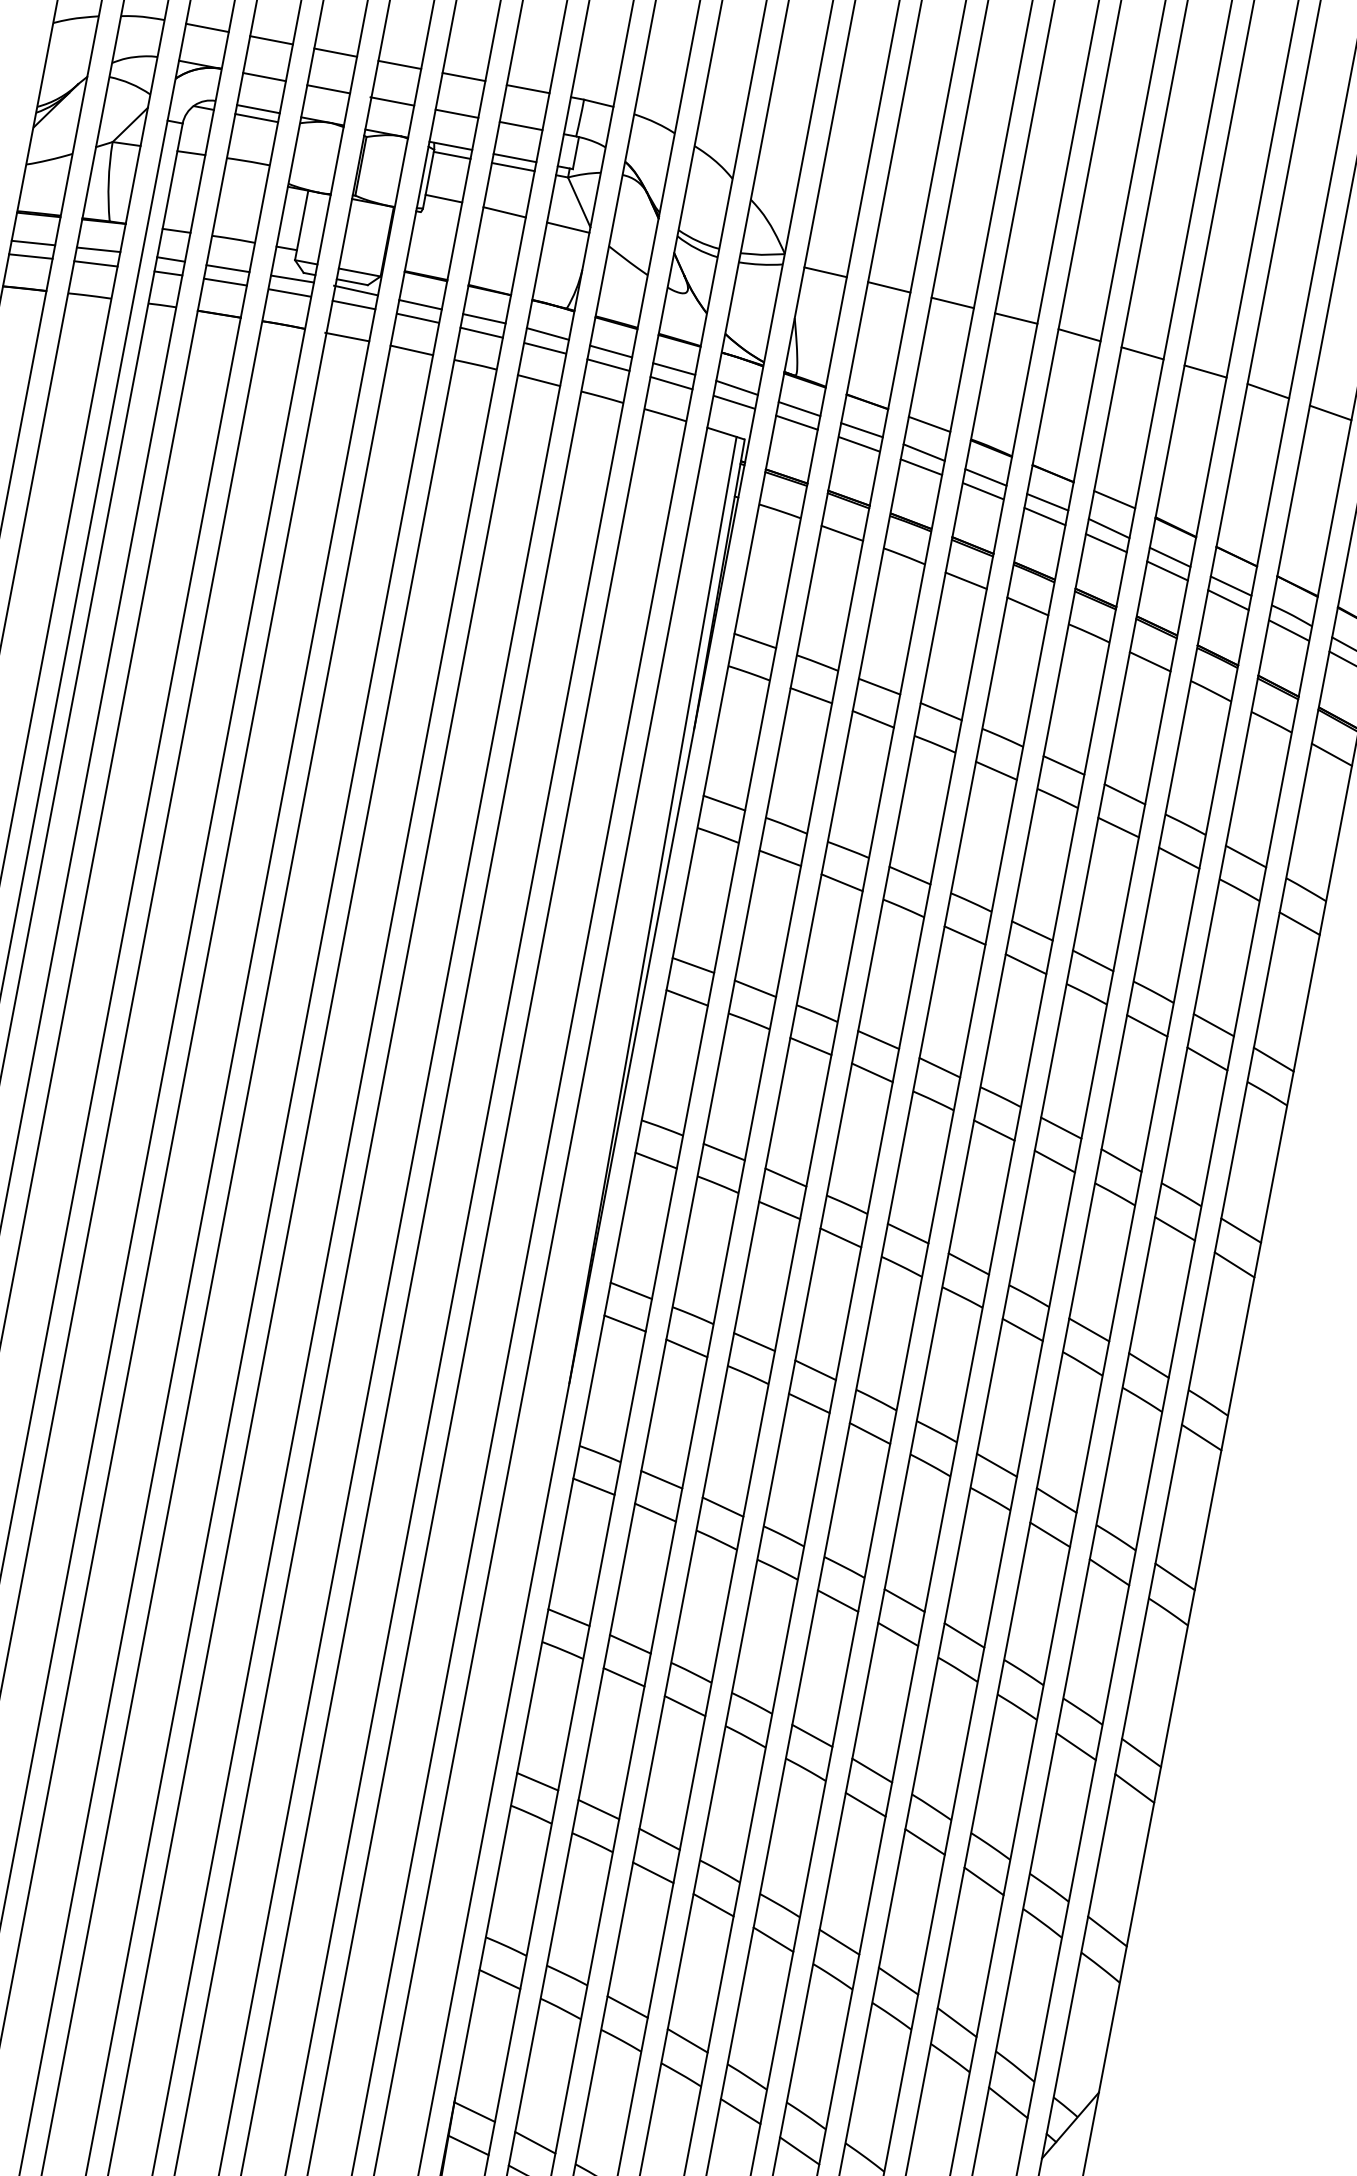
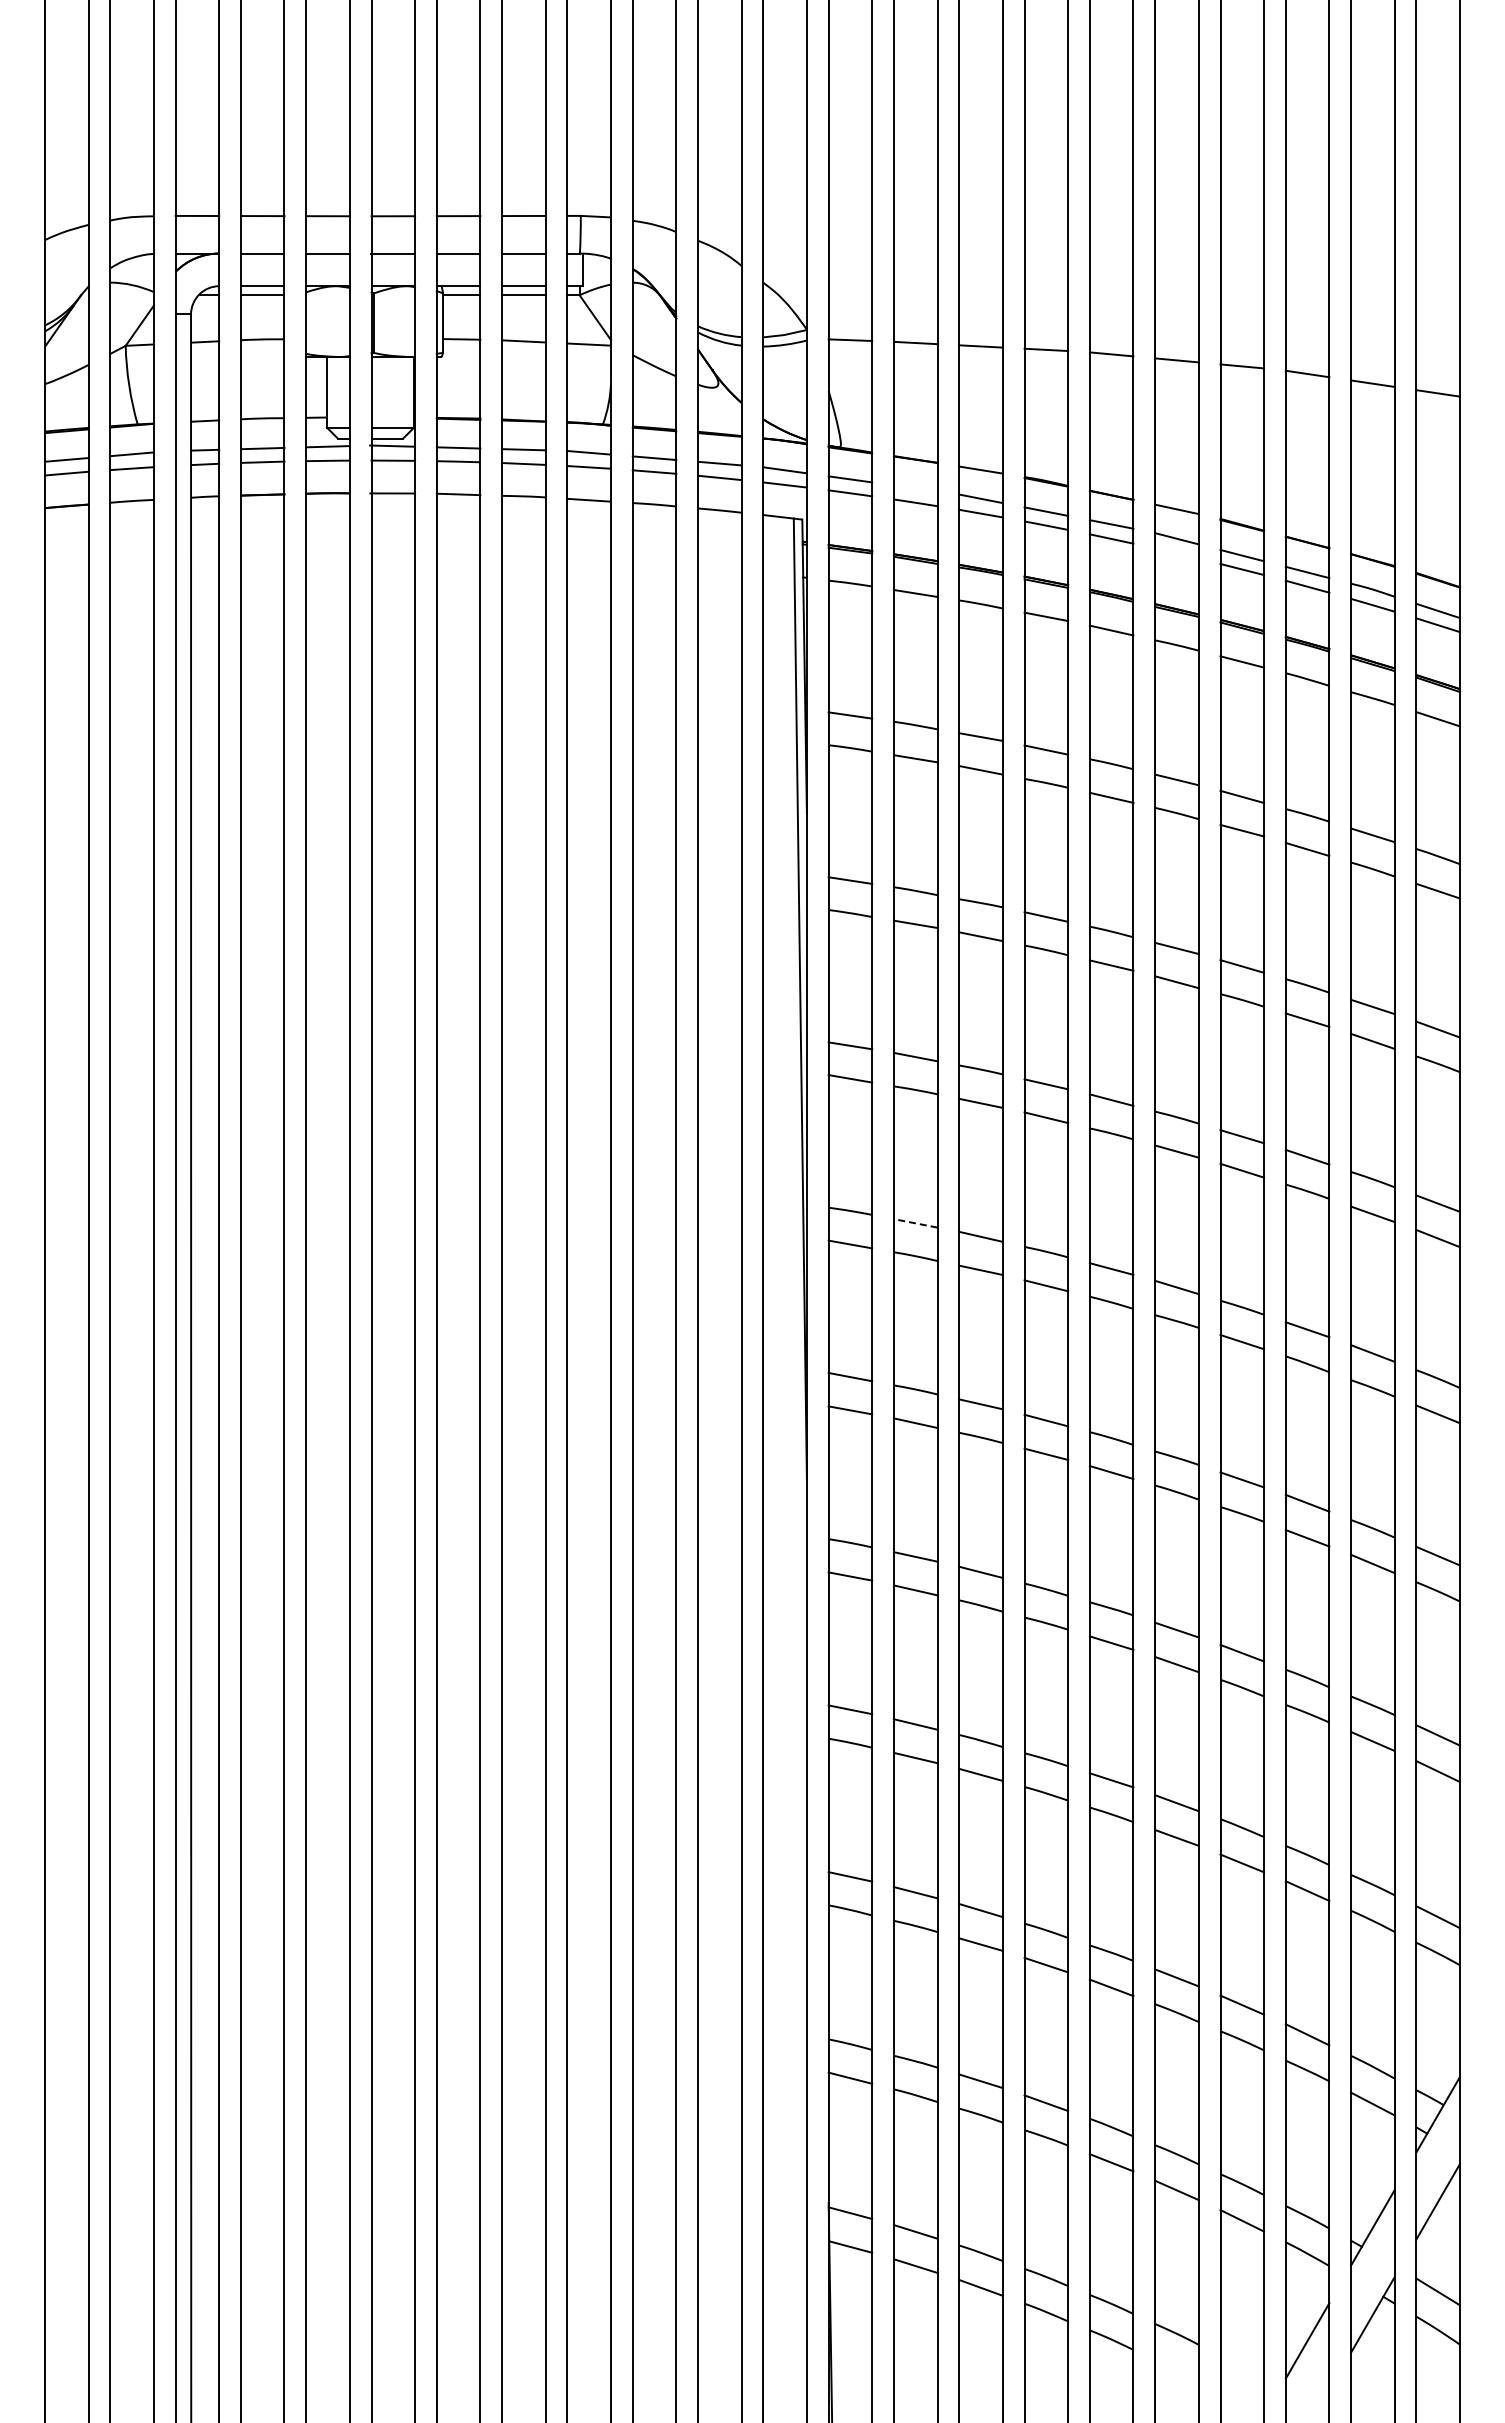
line: (861, 430) -> (915, 488), removed
line: (1105, 542) -> (1176, 553), removed
line: (724, 1152) -> (915, 1223), solid -> dashed

